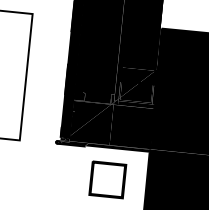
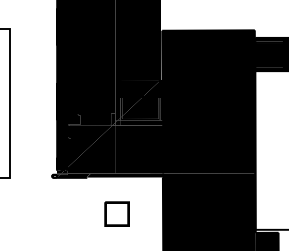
part: (107, 179) -> (116, 213), size x0.6

